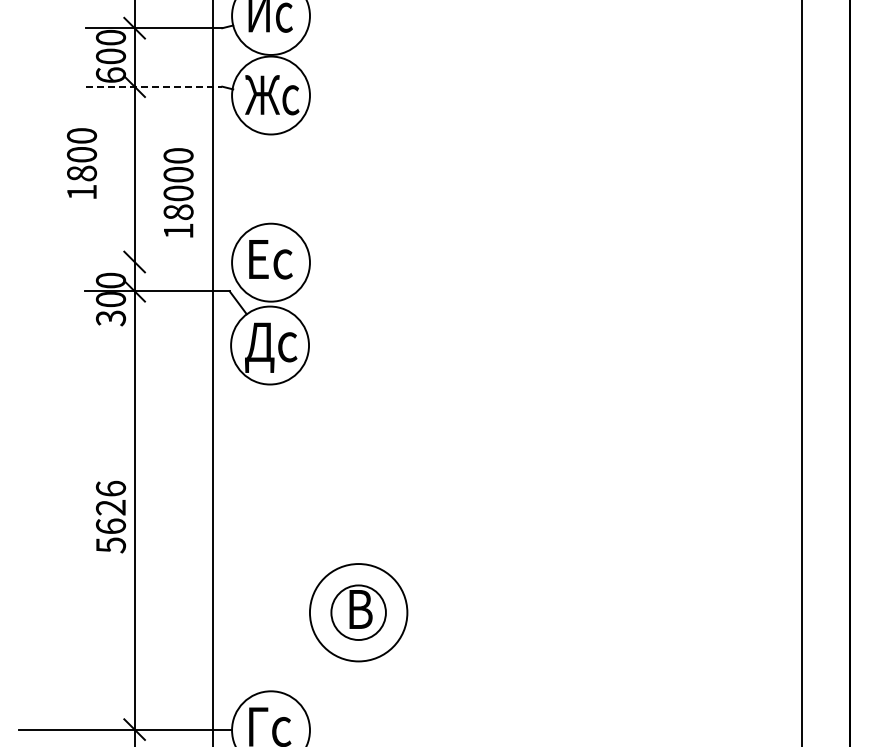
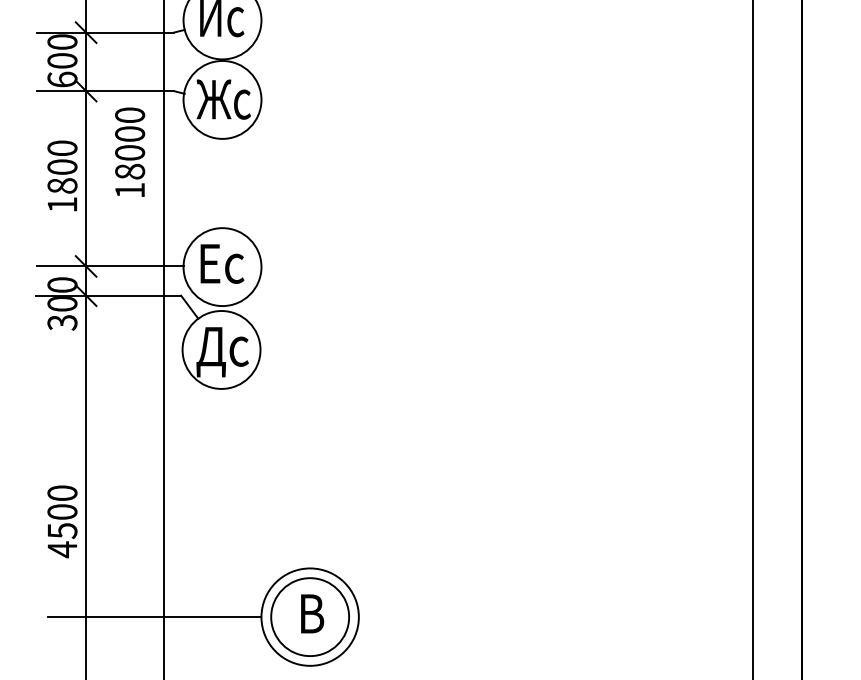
line: (154, 86) -> (106, 90), dashed -> solid
text: (82, 163) -> (63, 175), moved
text: (178, 192) -> (130, 151), moved
line: (158, 262) -> (110, 266), added
text: (110, 516) -> (62, 520), 5626 -> 4500
line: (202, 612) -> (154, 616), added
circle: (358, 612) -> (310, 616), size x1.43

